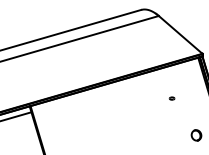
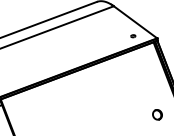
part: (171, 98) -> (132, 36), moved

